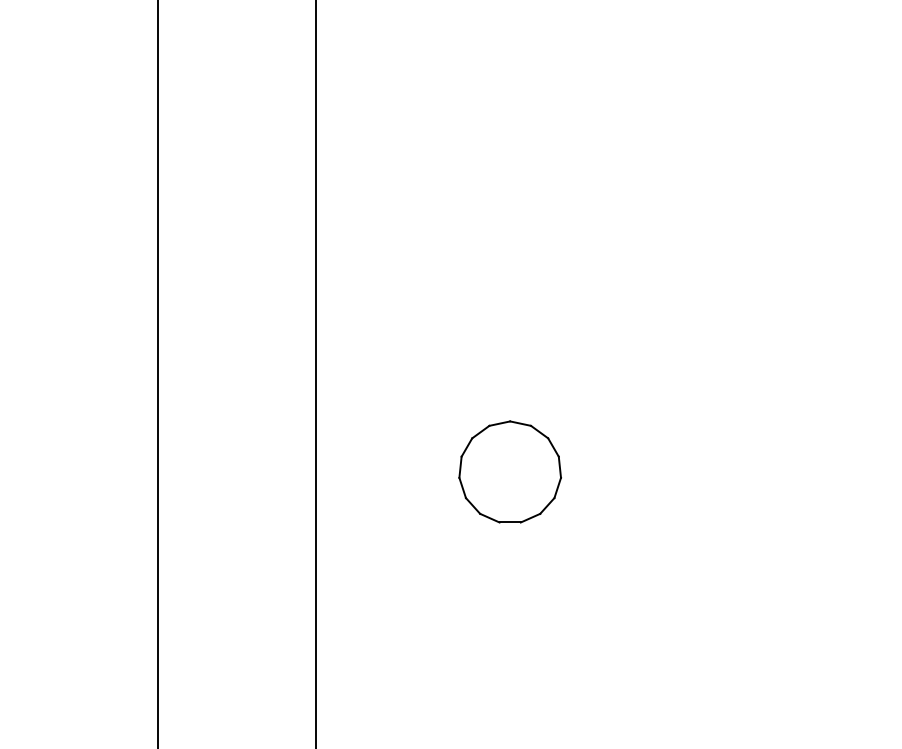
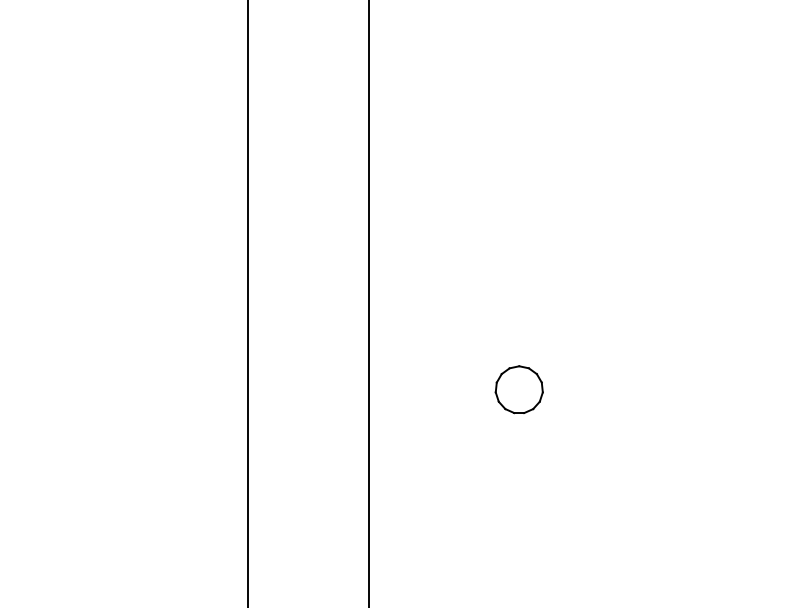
part: (510, 471) -> (519, 389), size x0.6

